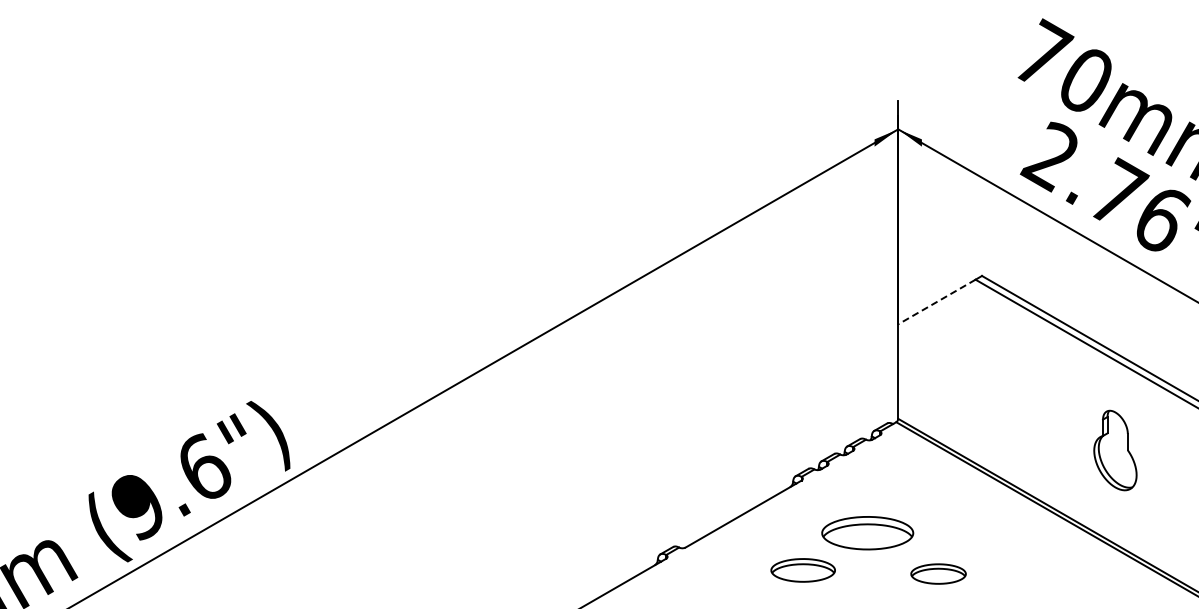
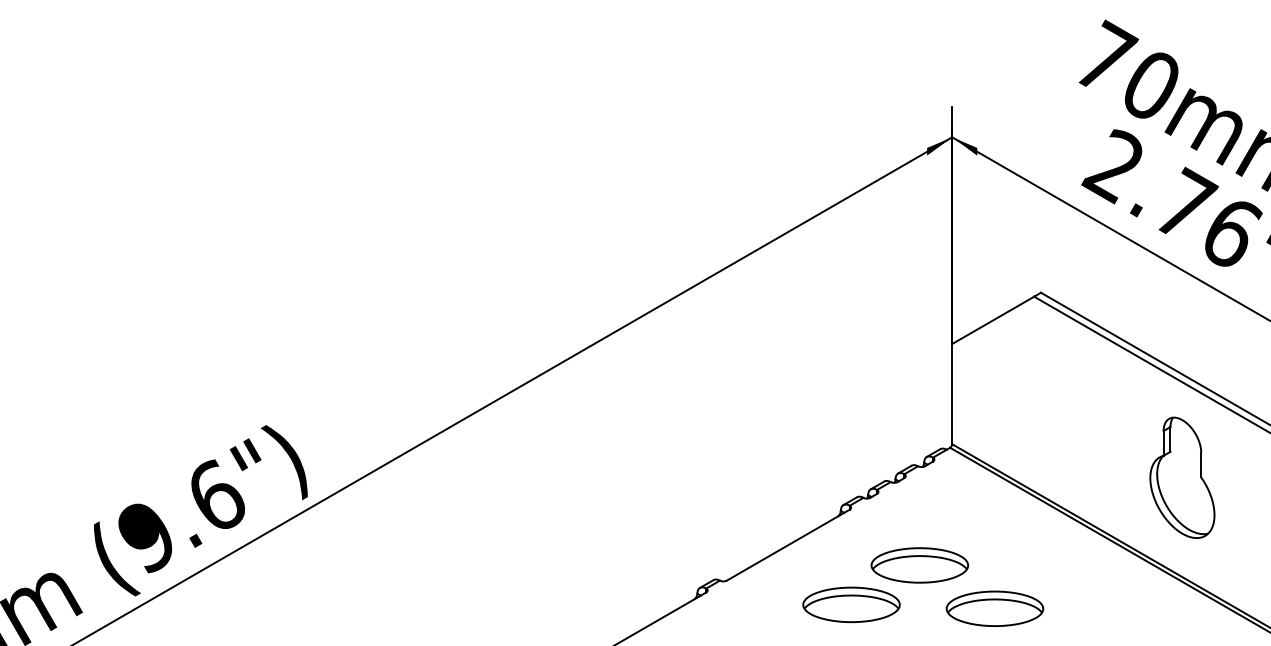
line: (936, 302) -> (992, 320), dashed -> solid
part: (1115, 450) -> (1182, 477), size x1.43
part: (802, 570) -> (850, 604), size x1.43
part: (938, 573) -> (994, 608), size x1.67

